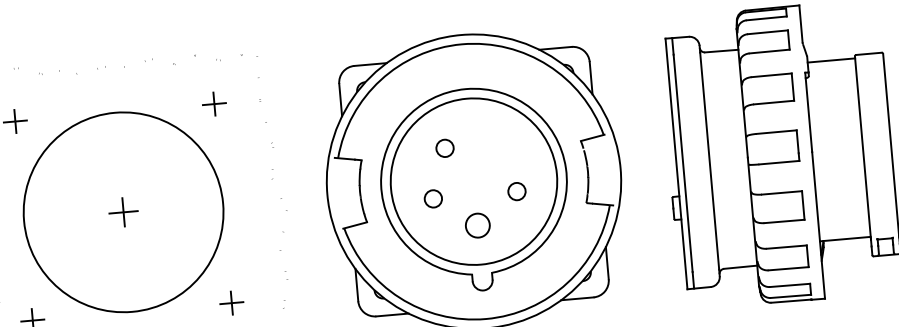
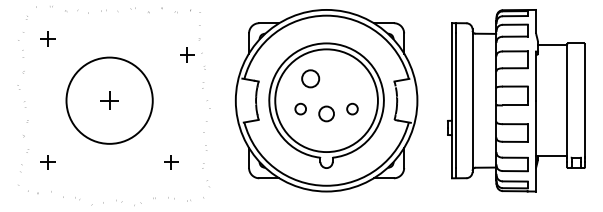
part: (214, 103) -> (187, 54), moved
circle: (444, 148) -> (310, 78), size x1.6
circle: (123, 211) -> (109, 100), size x0.7
circle: (477, 224) -> (326, 113), moved

